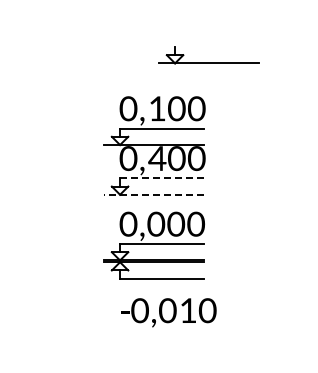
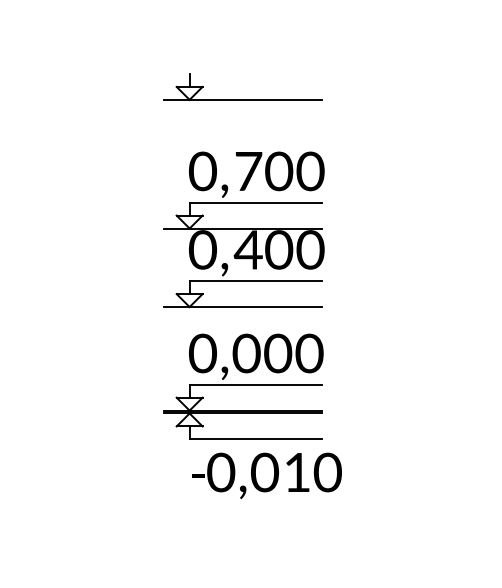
part: (208, 62) -> (242, 98), moved
text: (157, 108) -> (248, 170), 1 -> 7
line: (162, 178) -> (256, 281), dashed -> solid
line: (153, 194) -> (242, 306), dashed -> solid
text: (168, 312) -> (265, 475), moved

